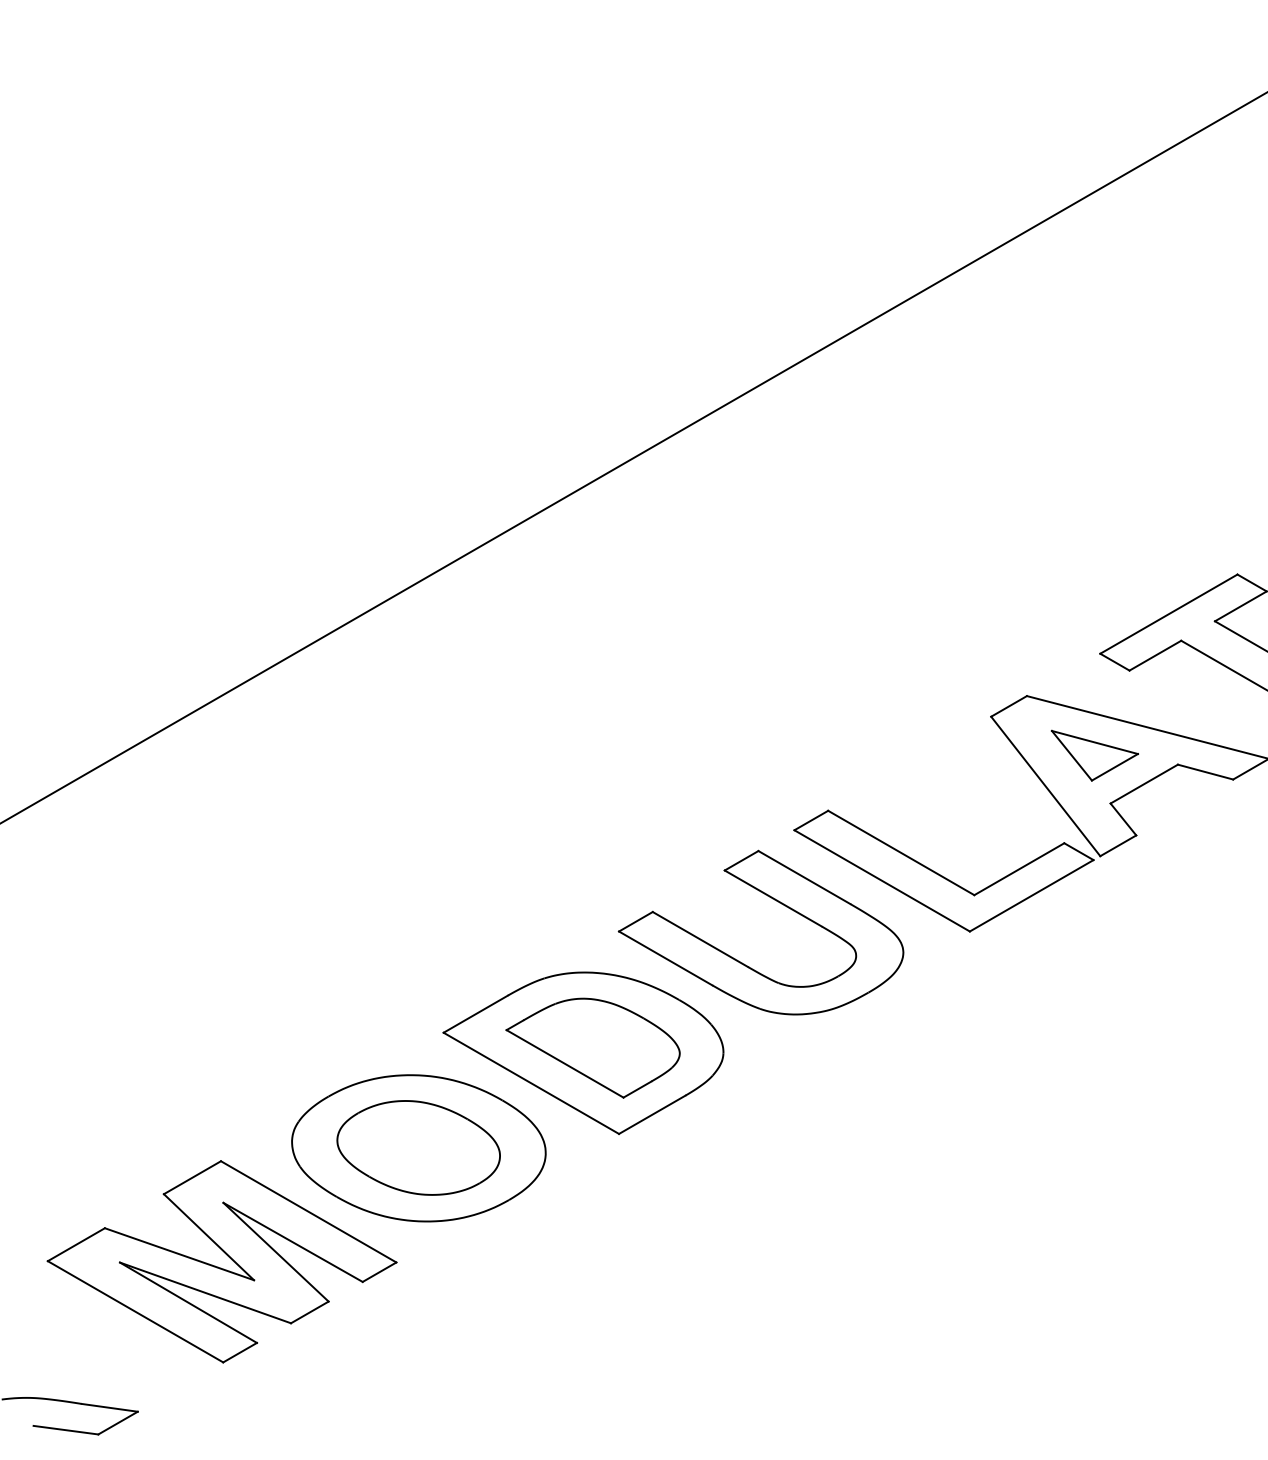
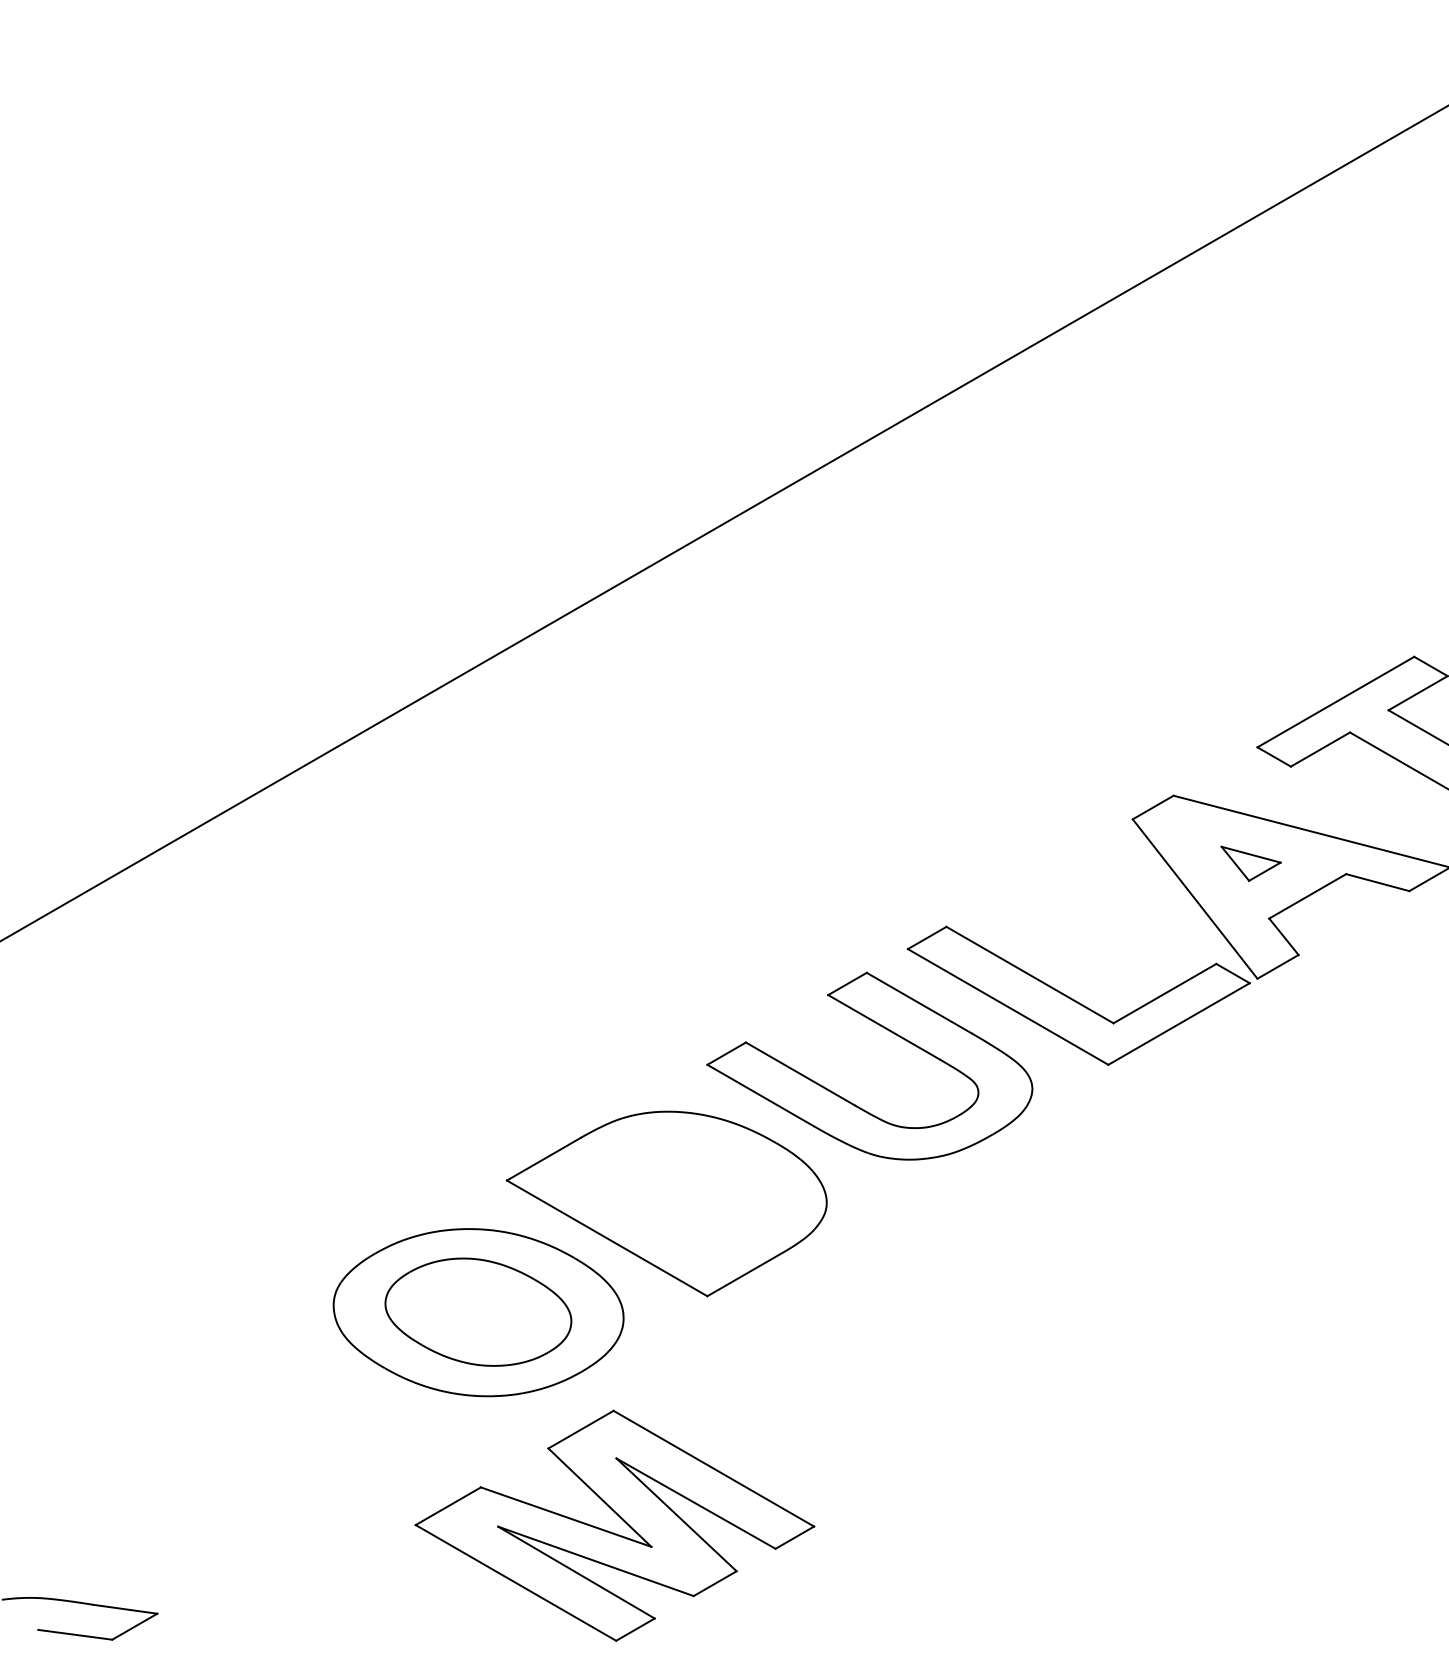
part: (1094, 755) -> (1250, 863), size x0.6
part: (592, 1047) -> (677, 1197), removed
part: (221, 1261) -> (614, 1525), moved

